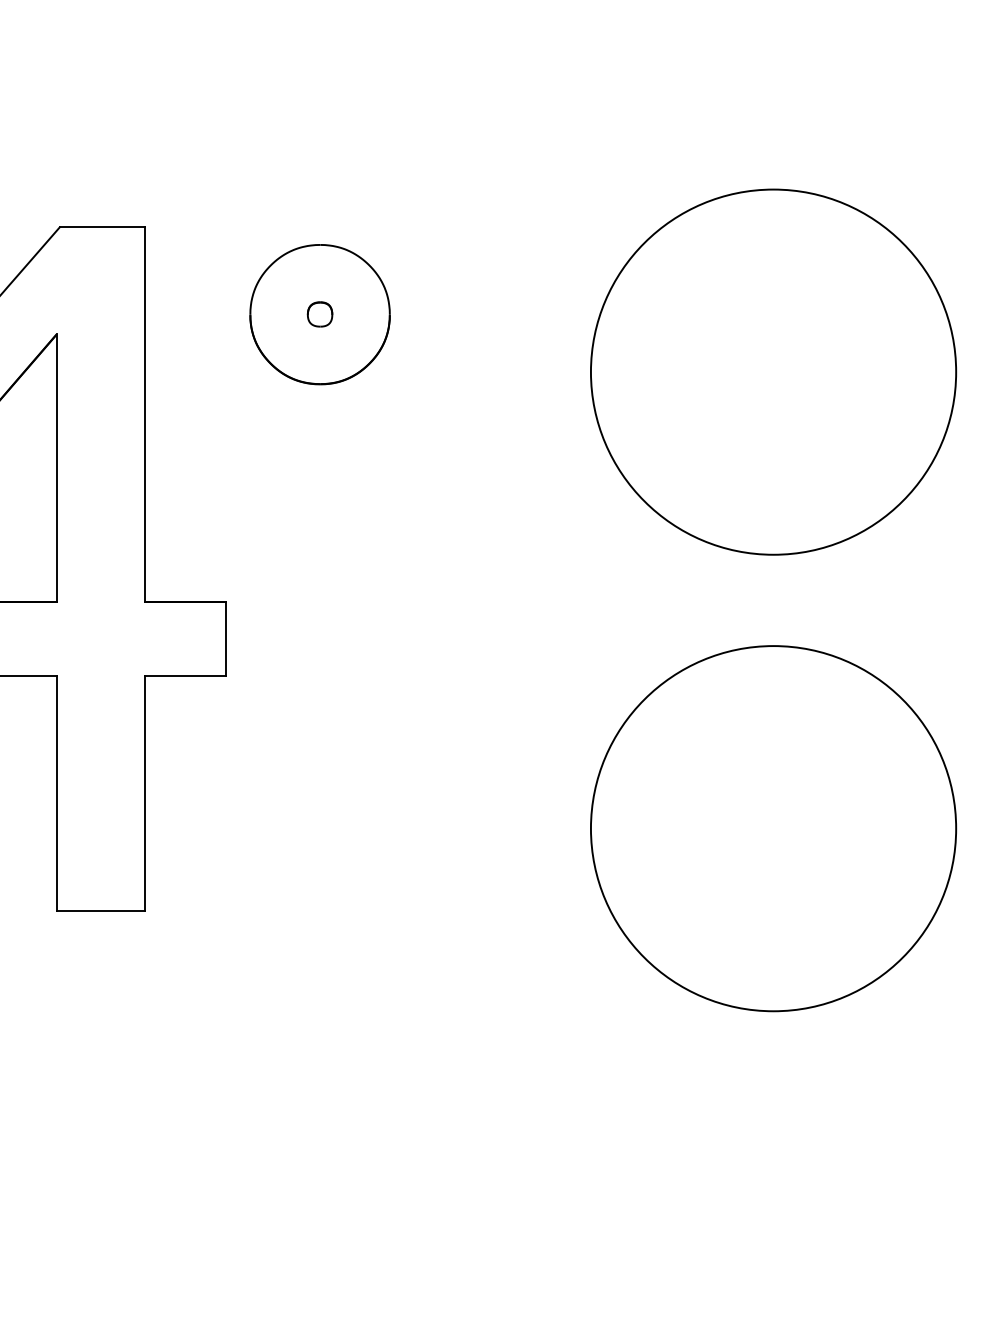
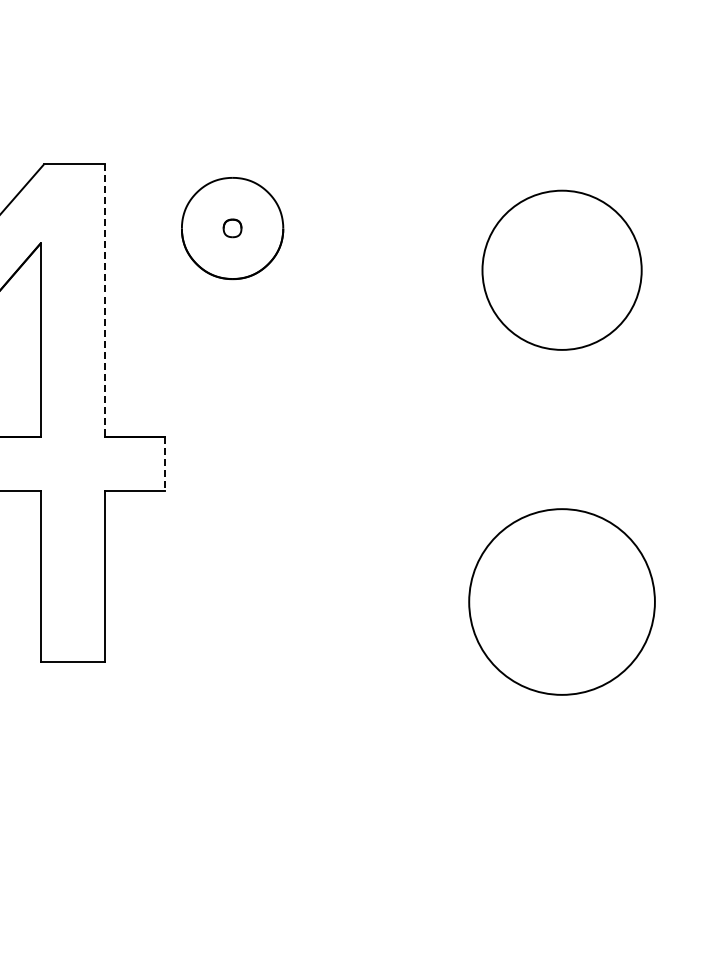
circle: (772, 372) -> (561, 270), size x0.6
line: (145, 415) -> (105, 301), solid -> dashed
line: (226, 639) -> (164, 464), solid -> dashed
circle: (772, 827) -> (561, 601), size x0.7

